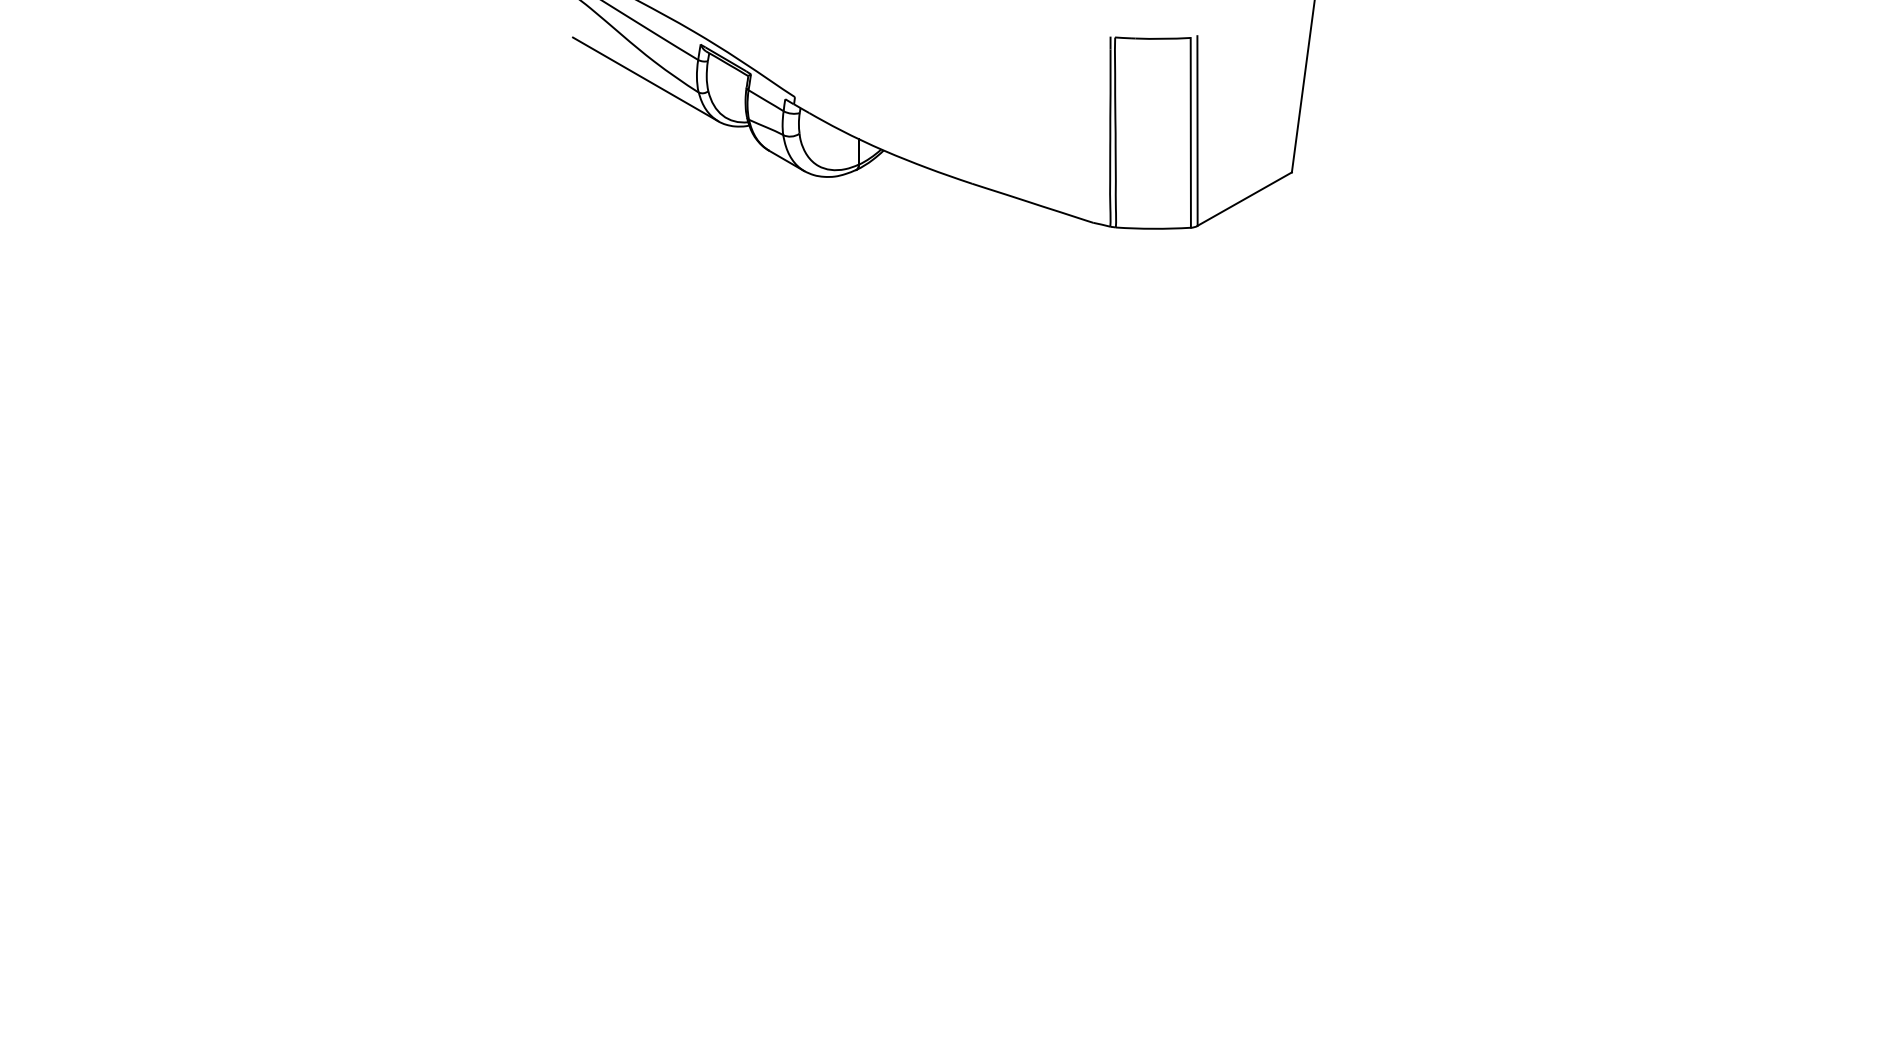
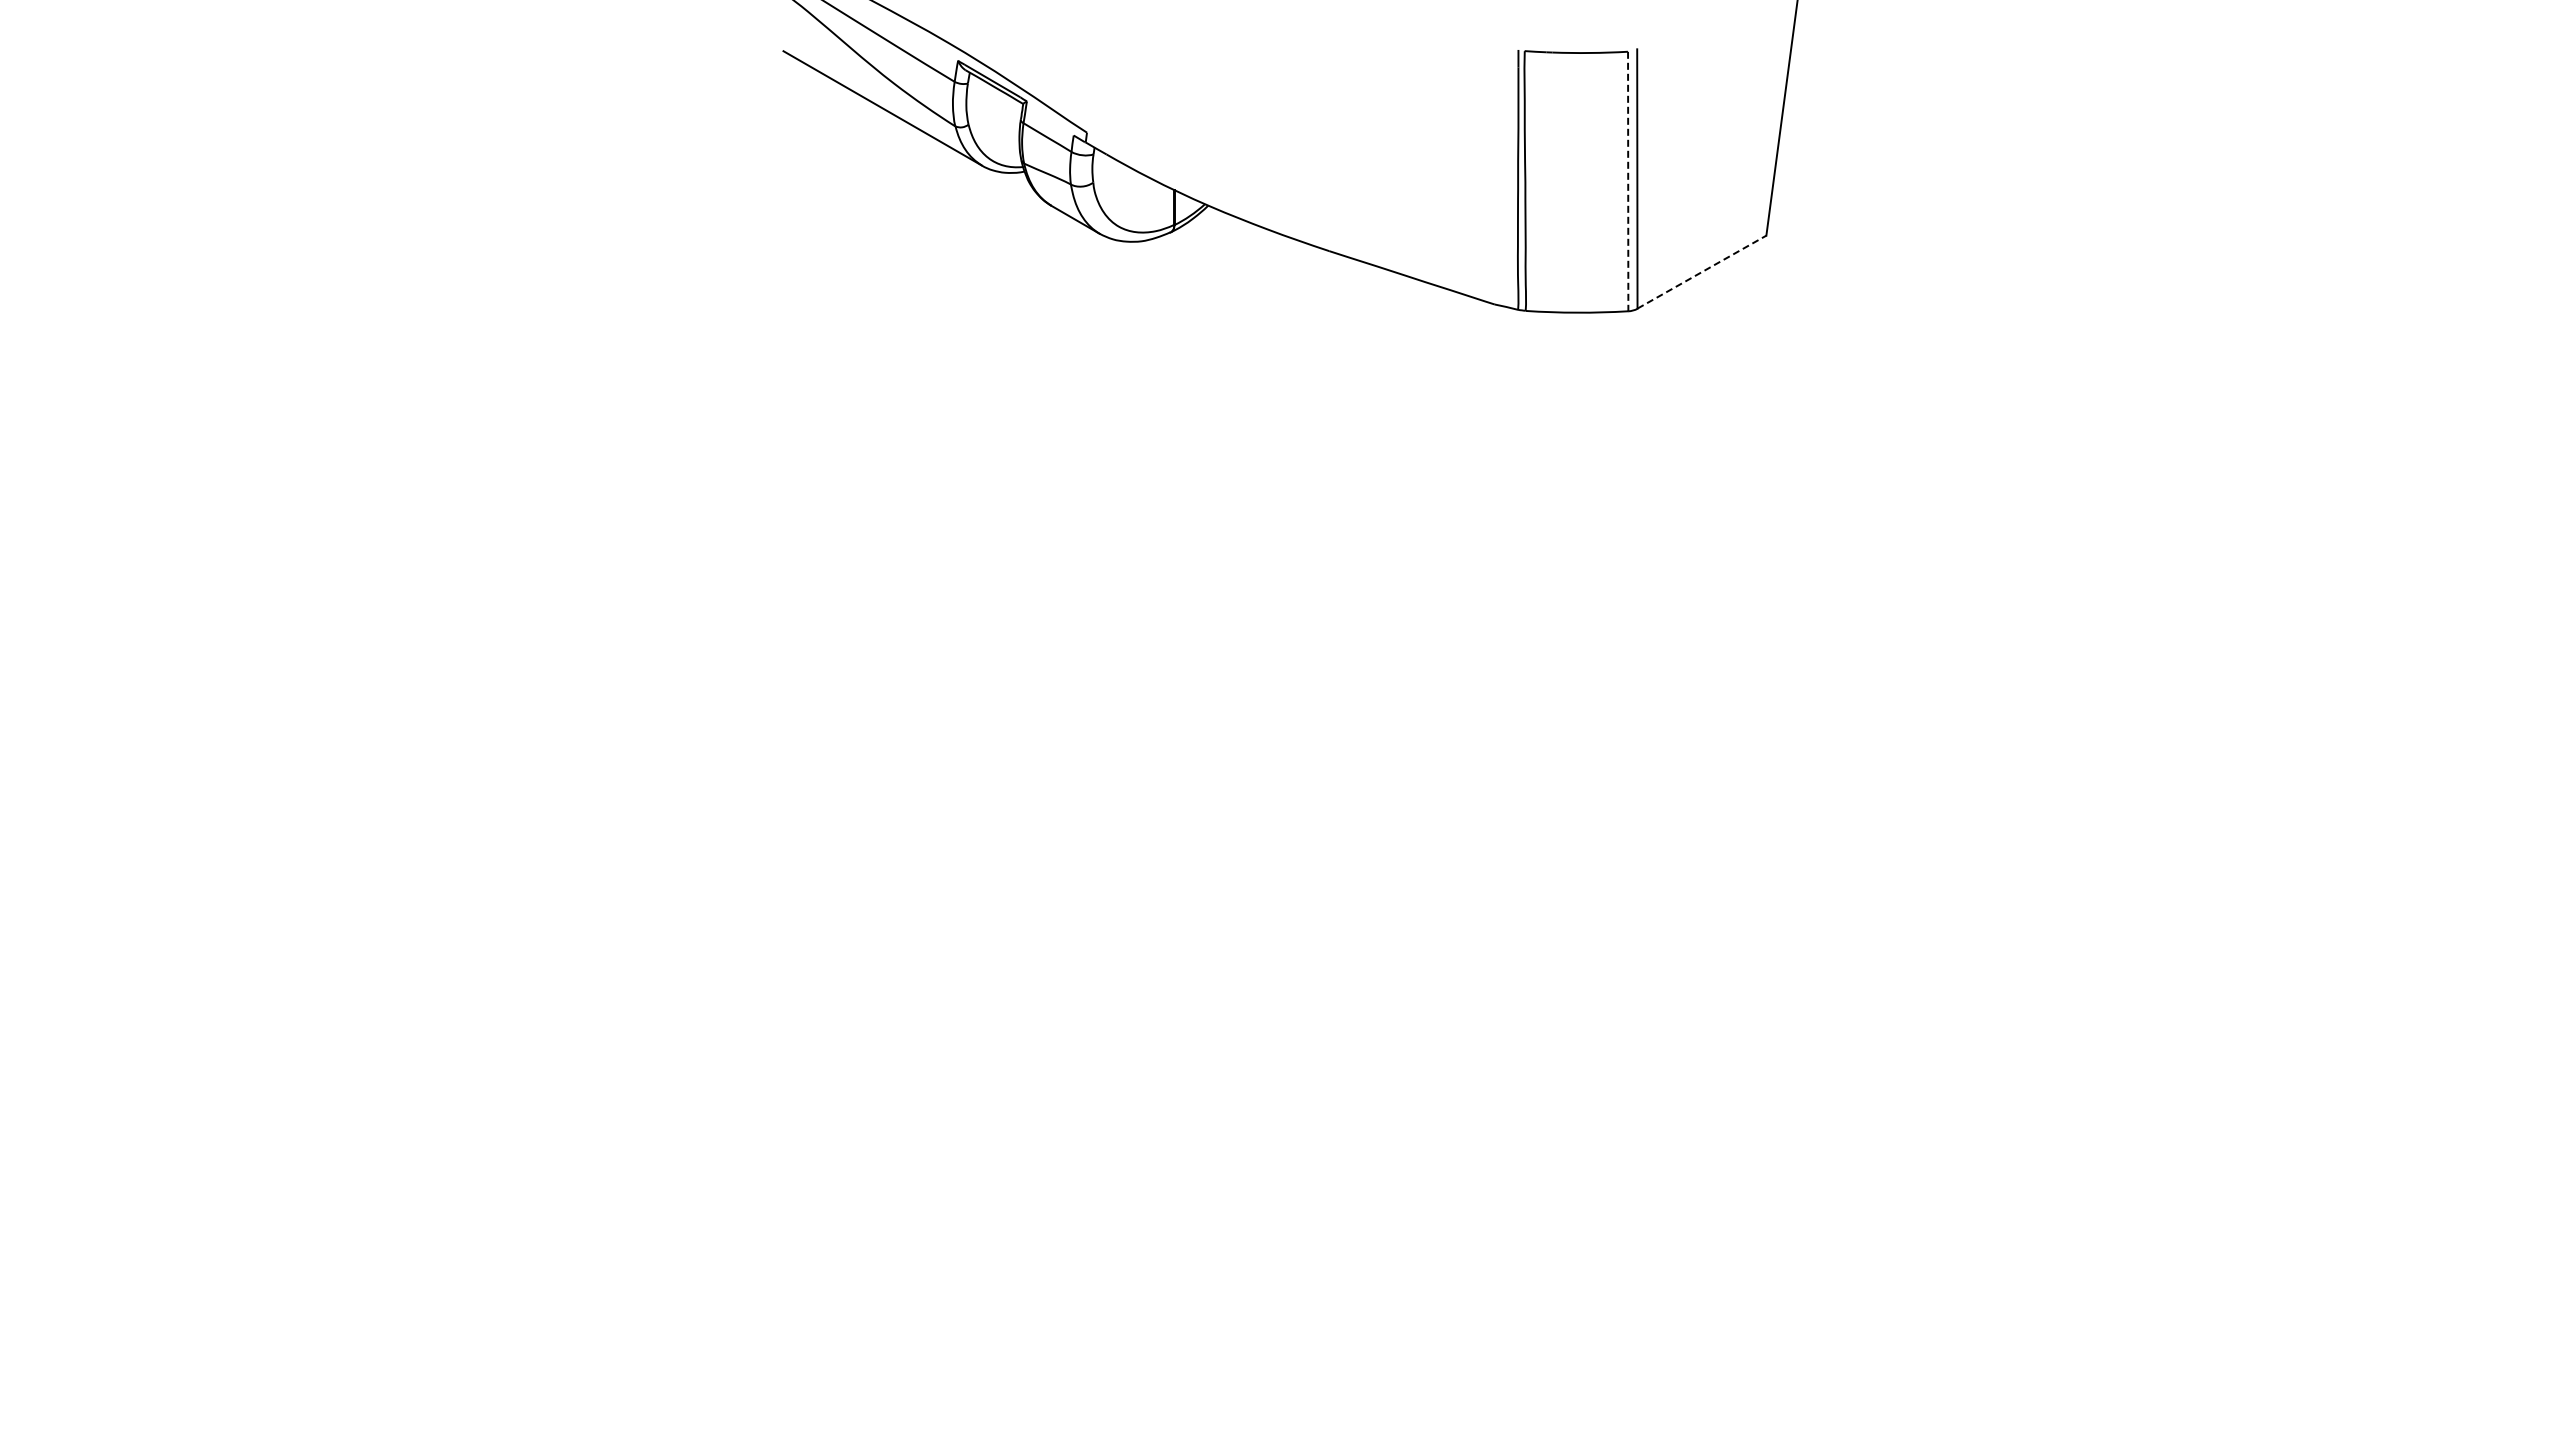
line: (1191, 132) -> (1628, 181), solid -> dashed
line: (1245, 198) -> (1702, 271), solid -> dashed

